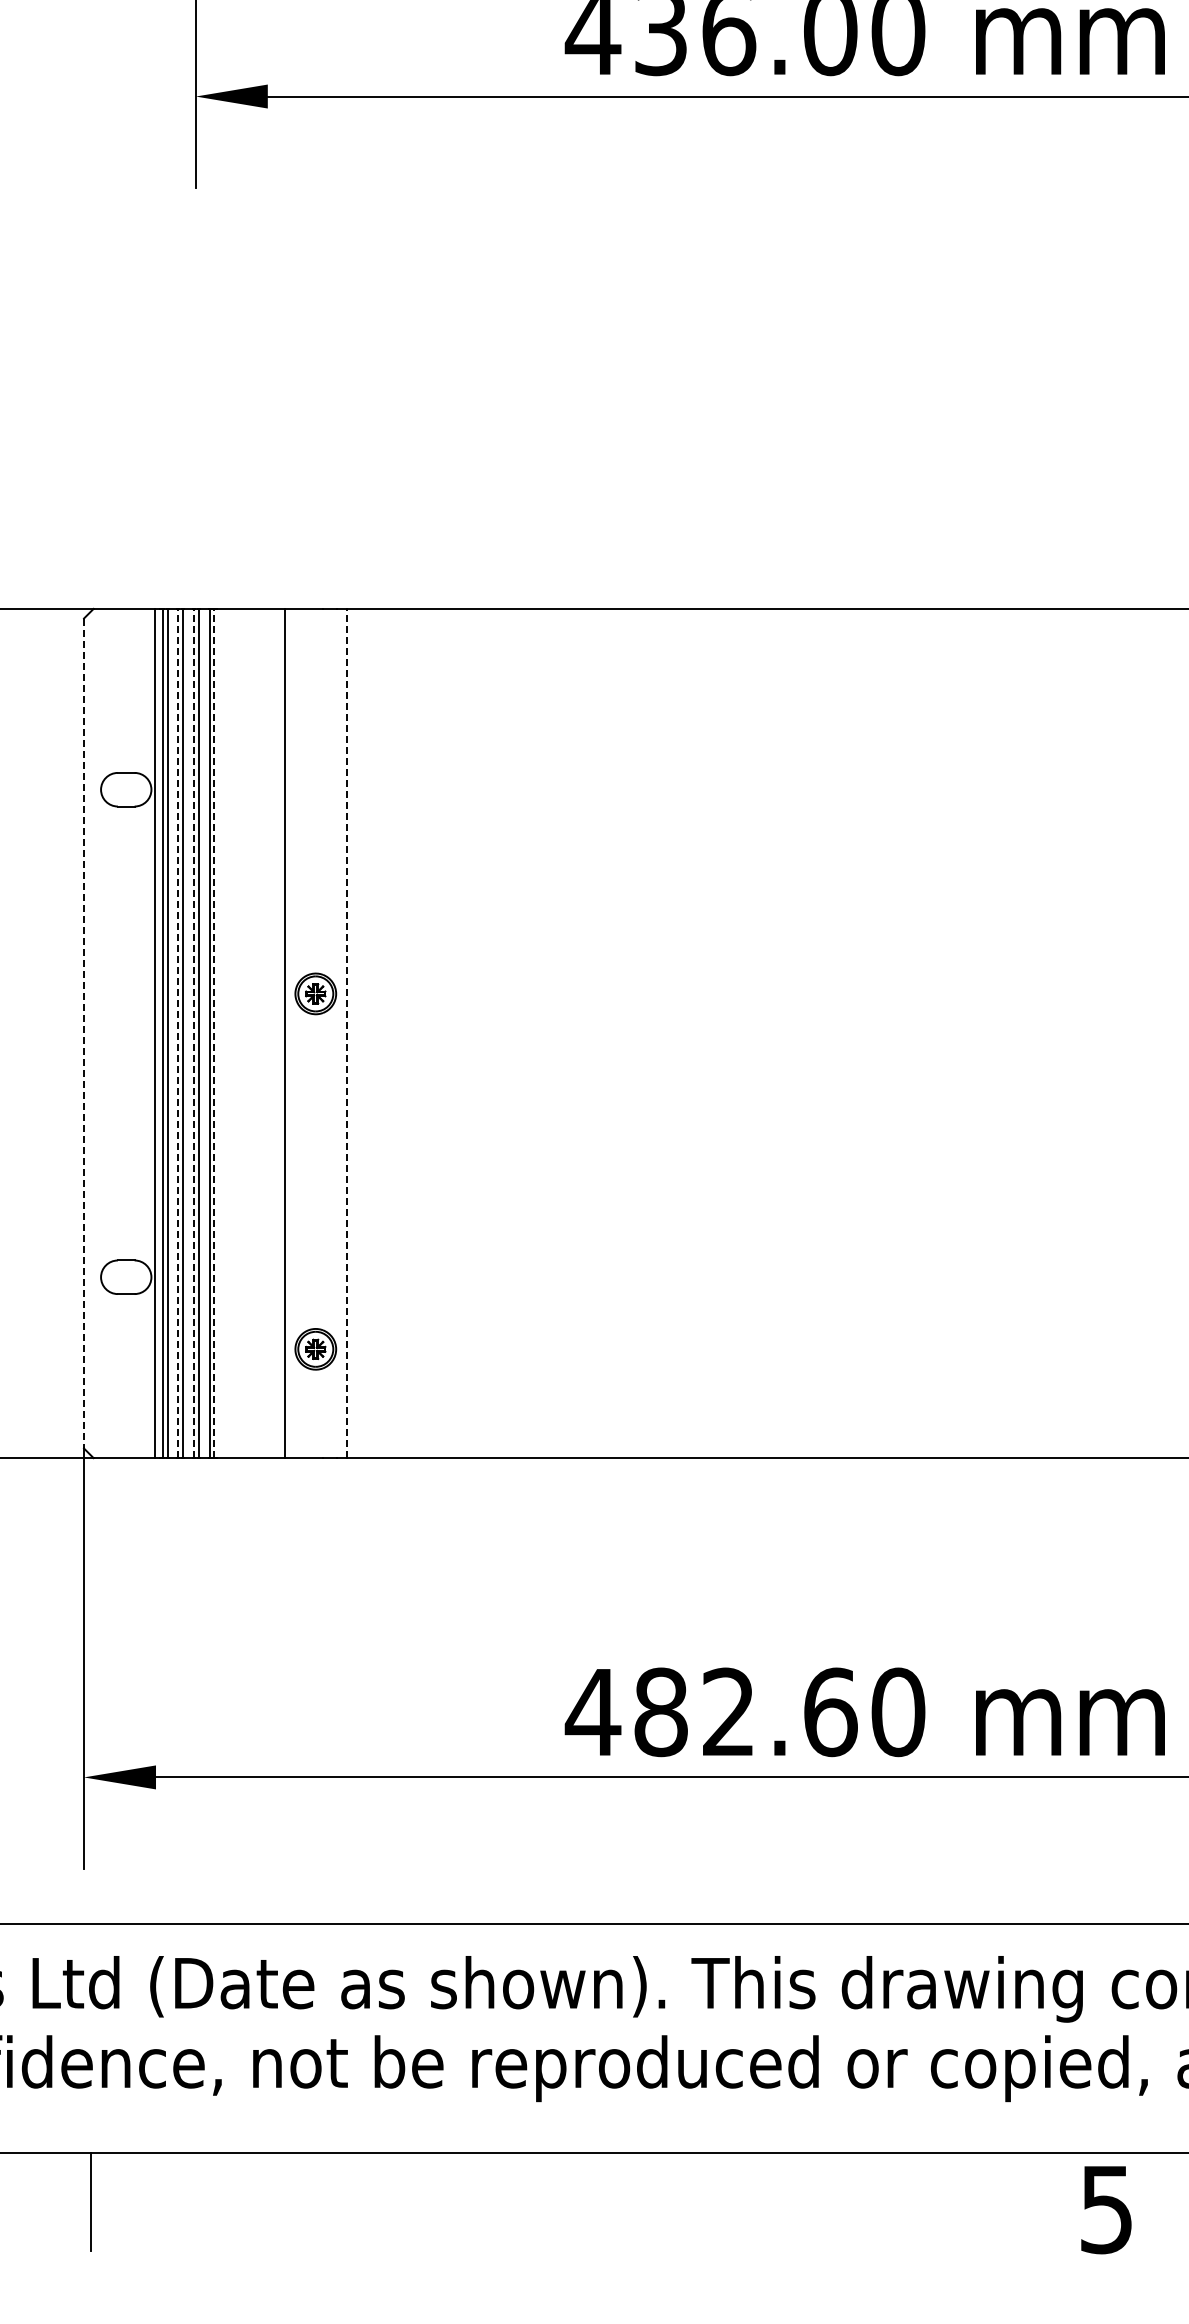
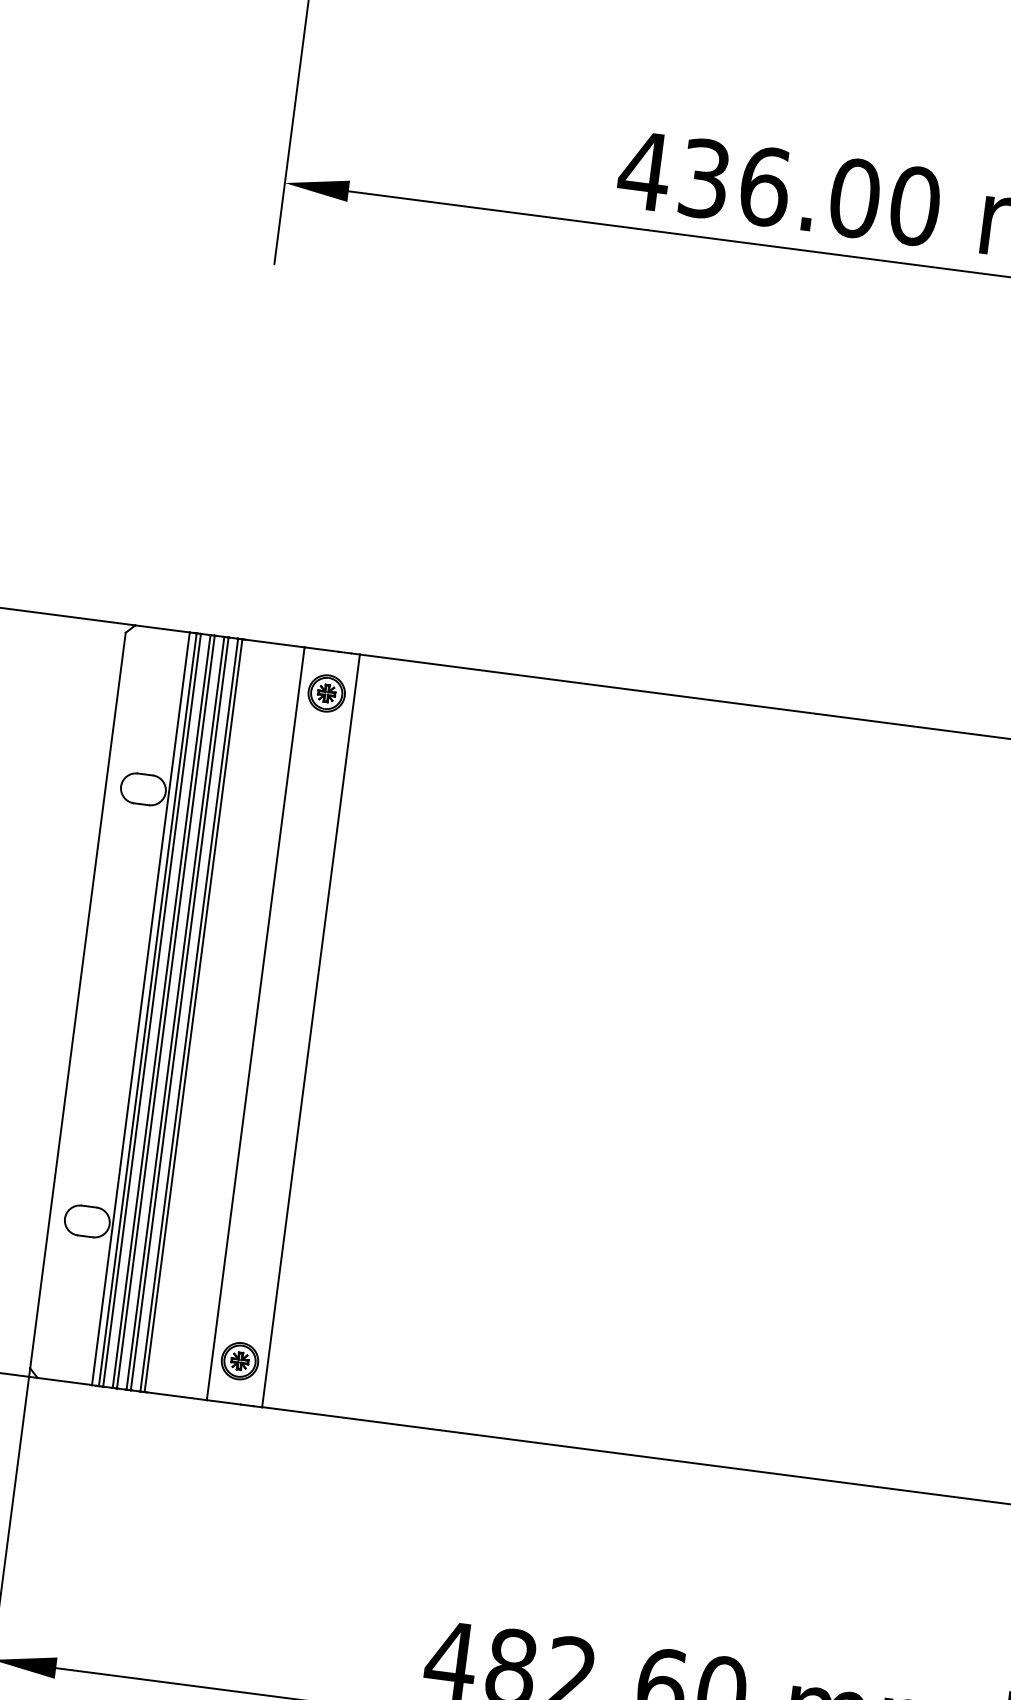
part: (315, 993) -> (326, 693), moved
line: (84, 1033) -> (78, 1000), dashed -> solid
line: (178, 1033) -> (161, 1011), dashed -> solid
line: (194, 1033) -> (175, 1013), dashed -> solid
line: (214, 1033) -> (193, 1015), dashed -> solid
line: (347, 1033) -> (311, 1030), dashed -> solid
part: (315, 1349) -> (239, 1361), moved

